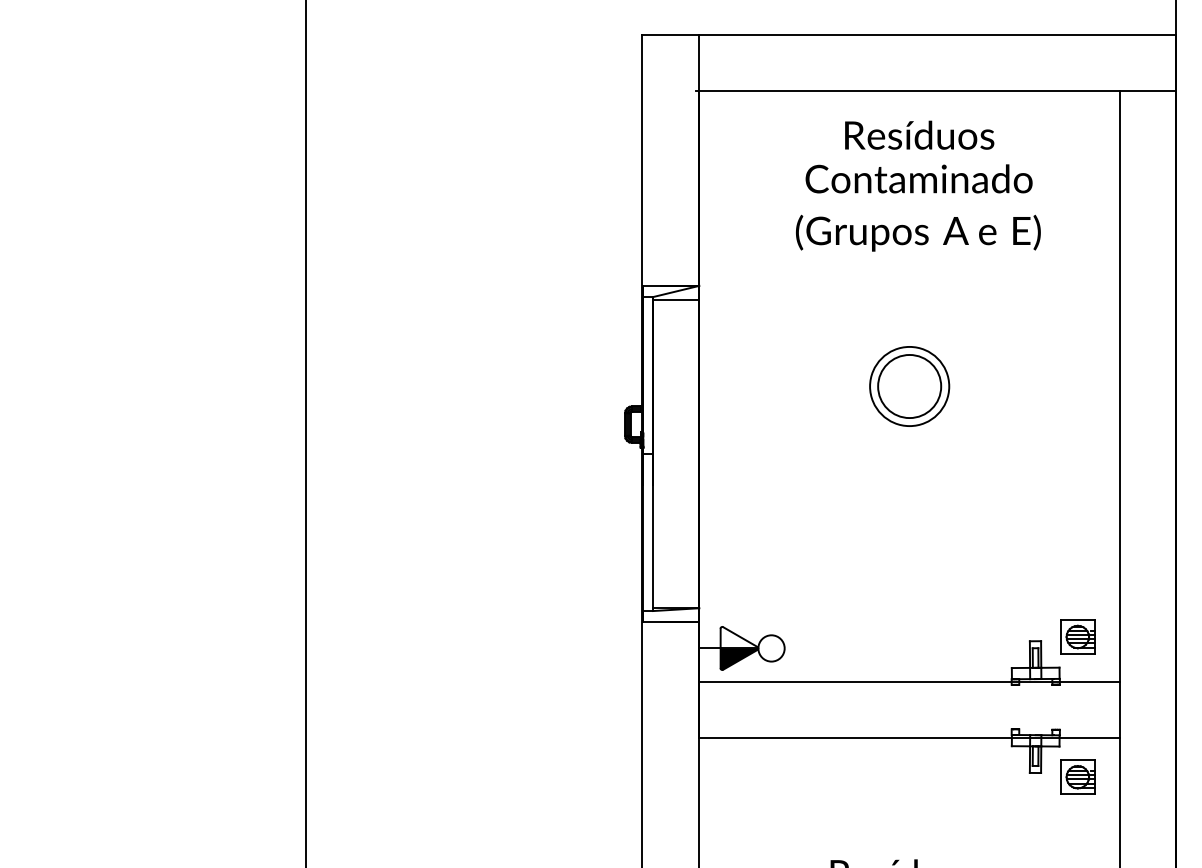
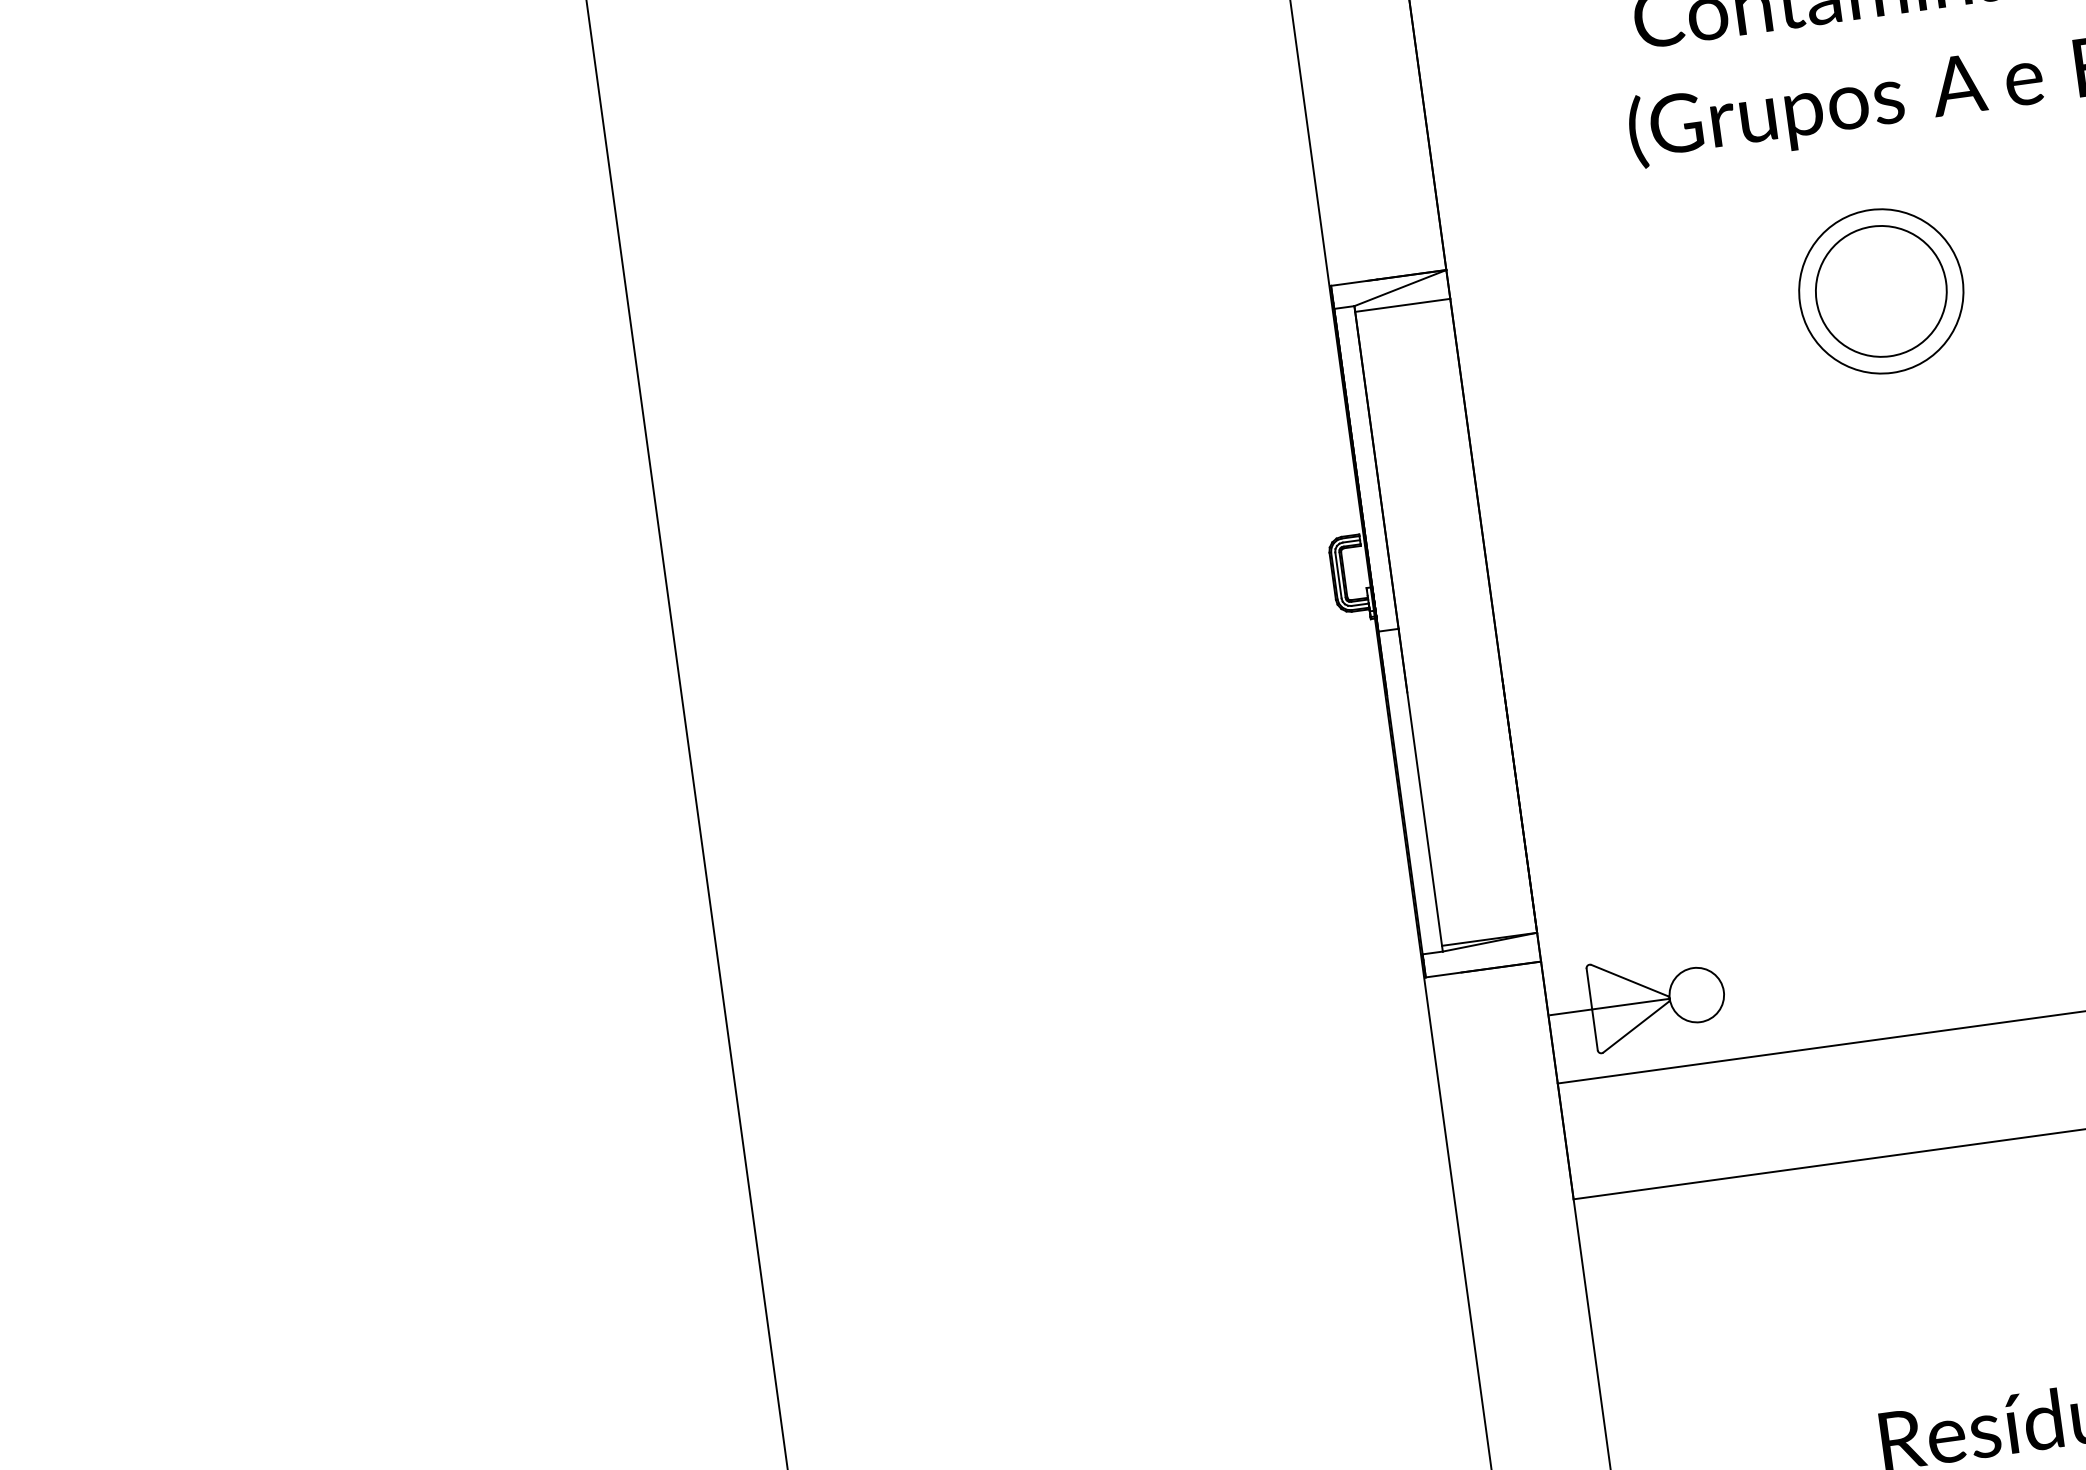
part: (909, 386) -> (1880, 291), moved
fill: (739, 658) -> (1633, 1024), removed

